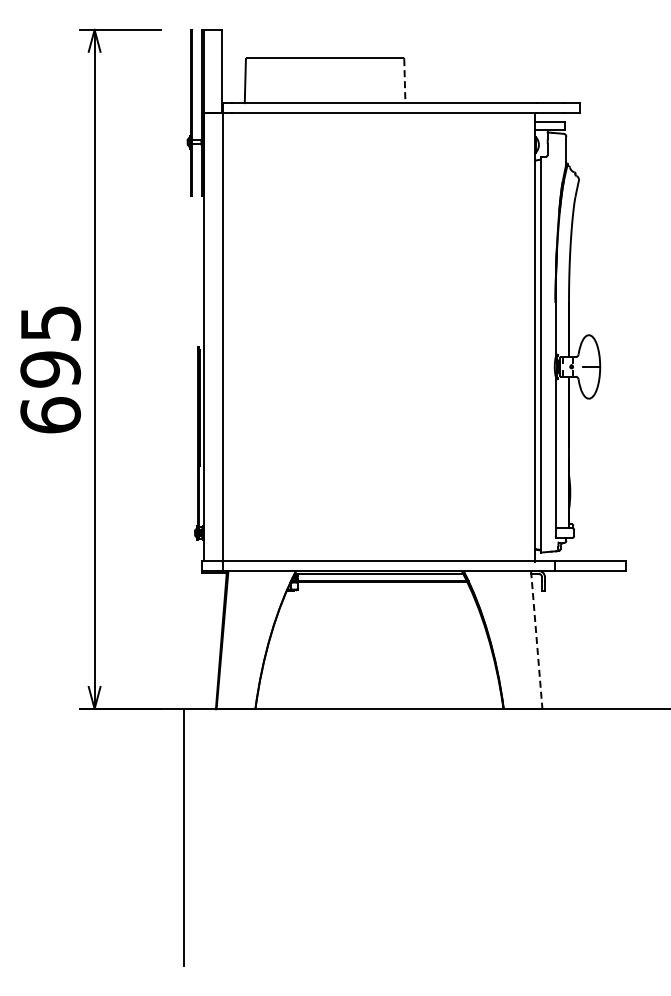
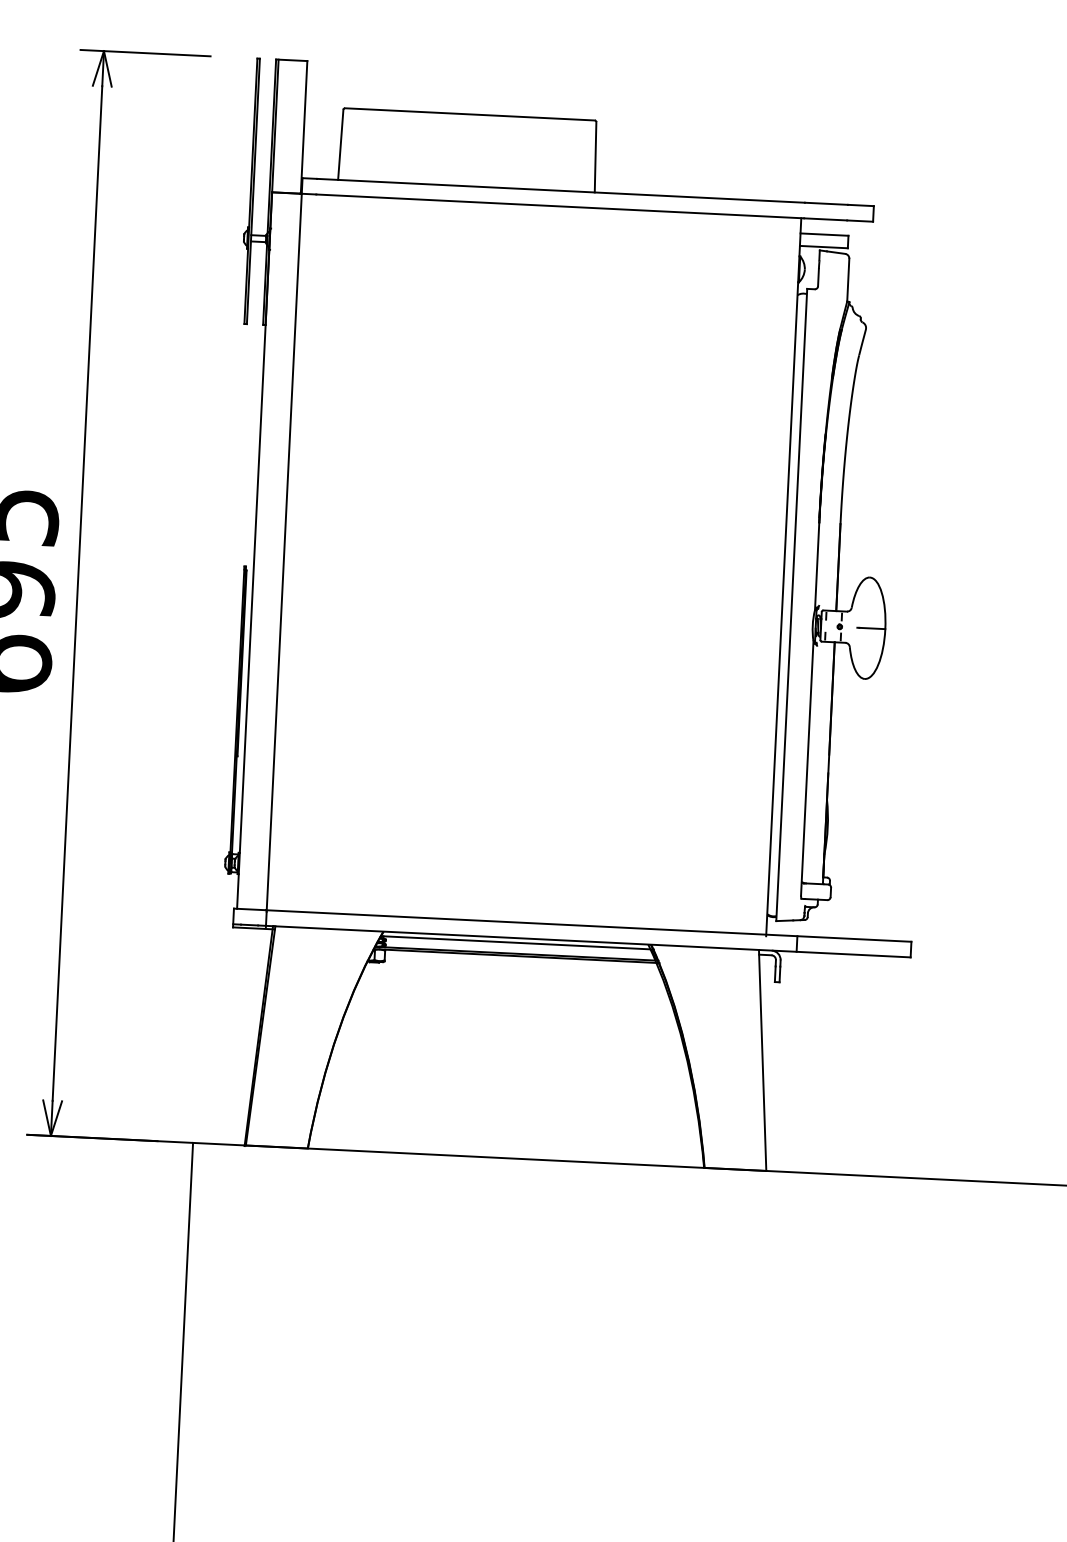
line: (404, 81) -> (594, 157), dashed -> solid
line: (536, 640) -> (762, 1061), dashed -> solid

